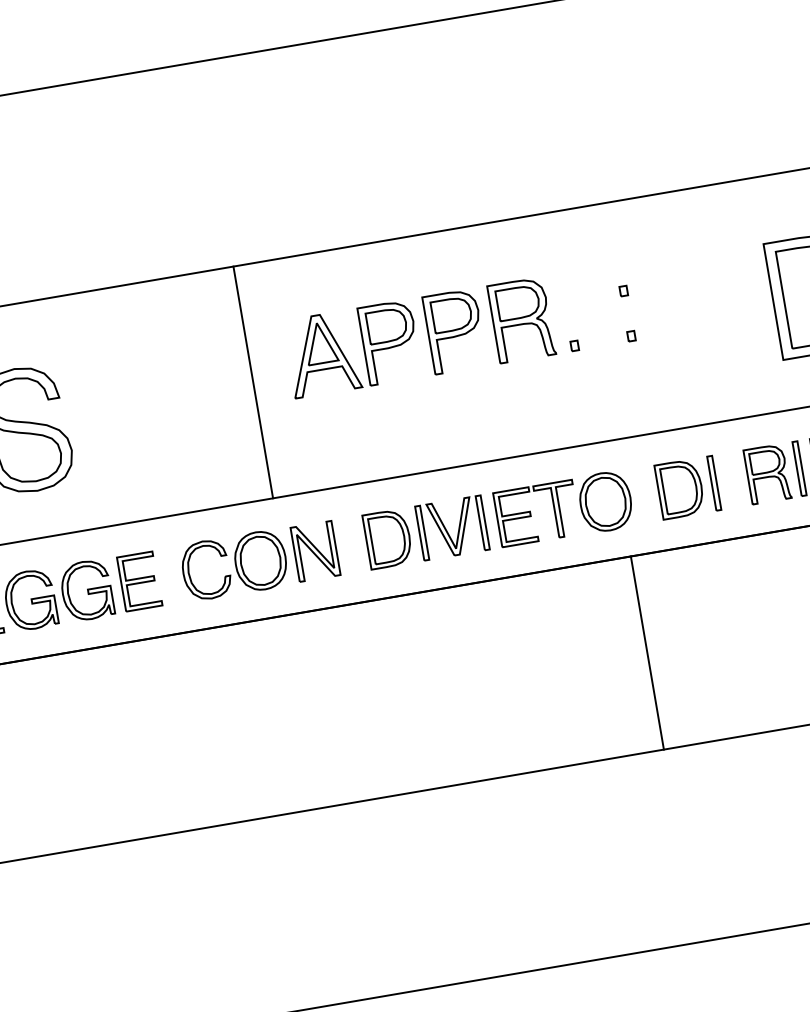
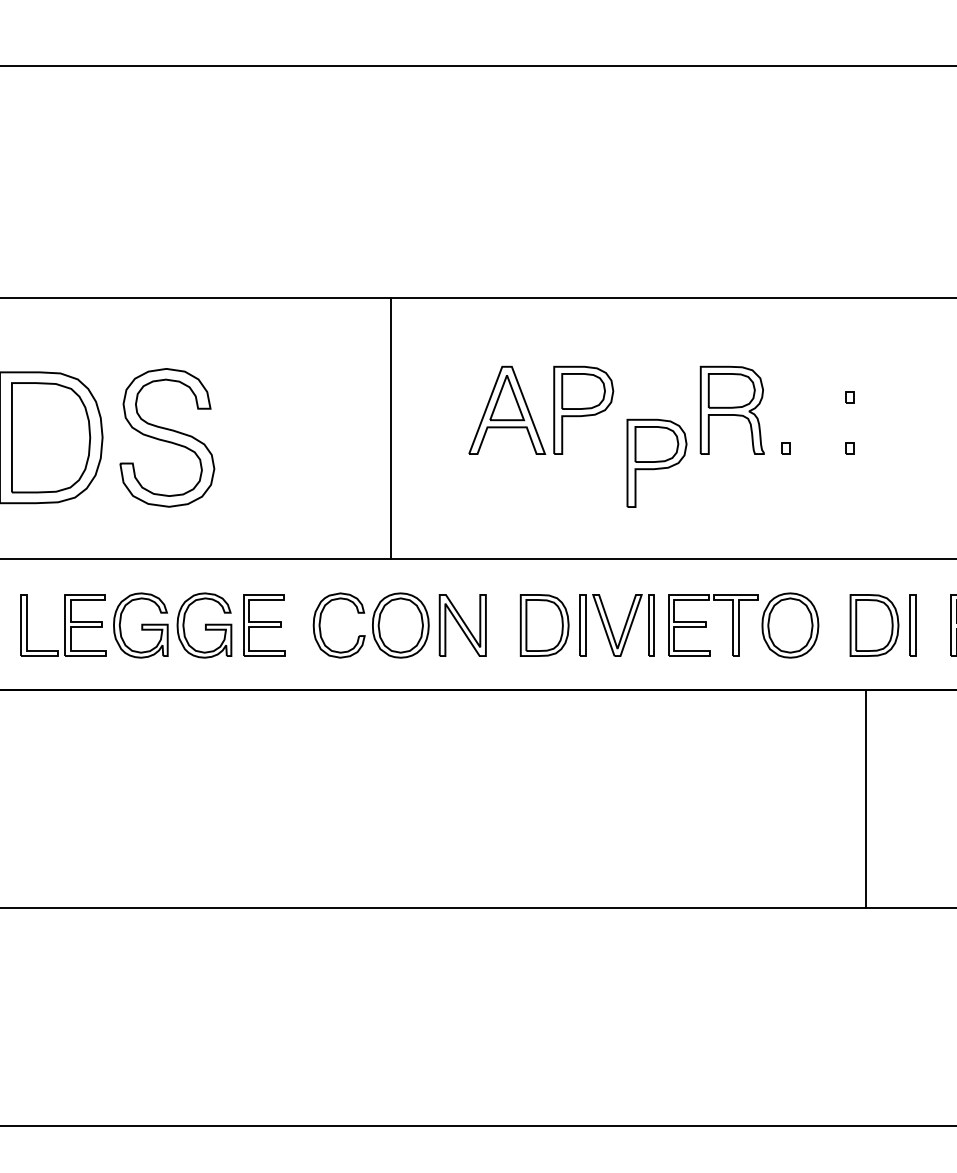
part: (454, 330) -> (656, 462), moved
line: (253, 382) -> (391, 428), moved
line: (647, 653) -> (865, 799), moved

